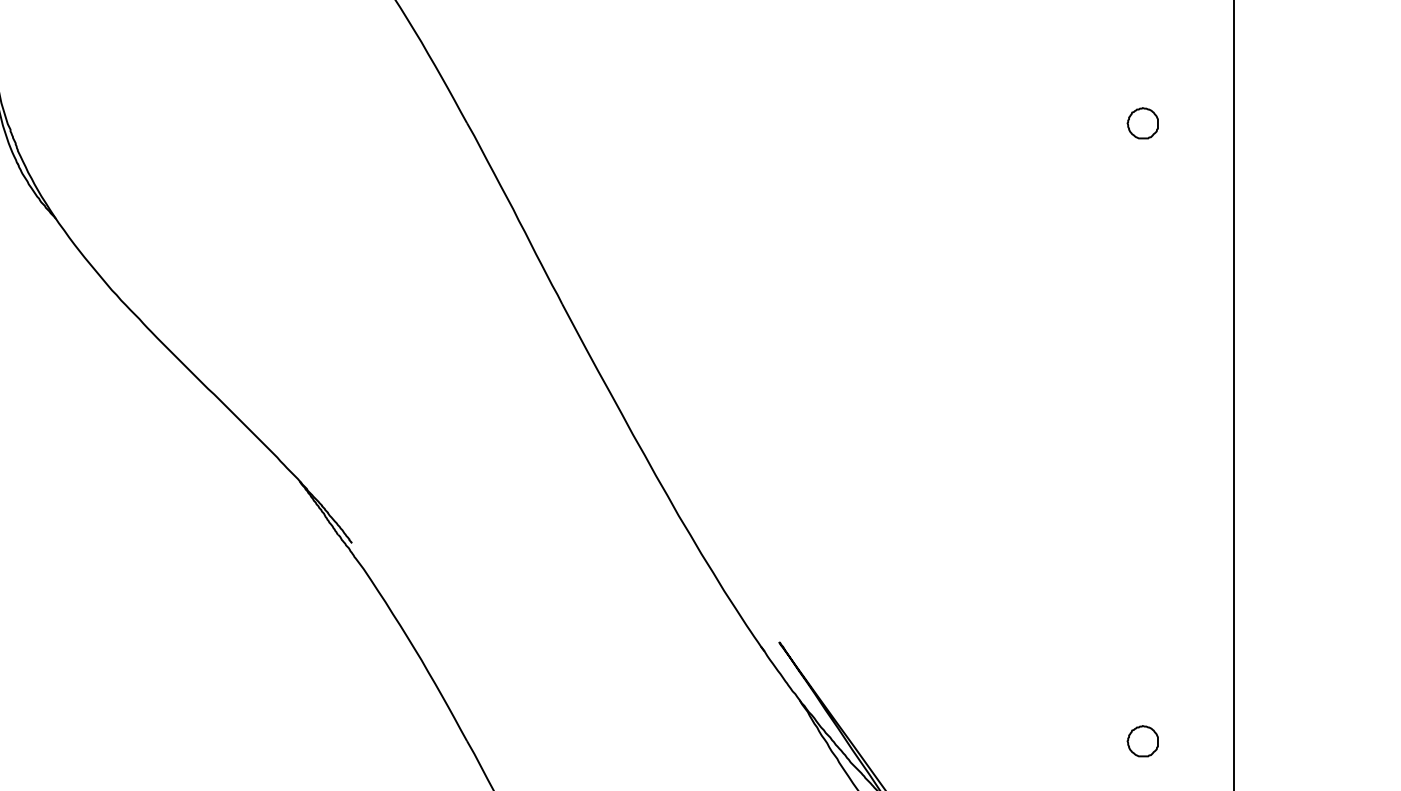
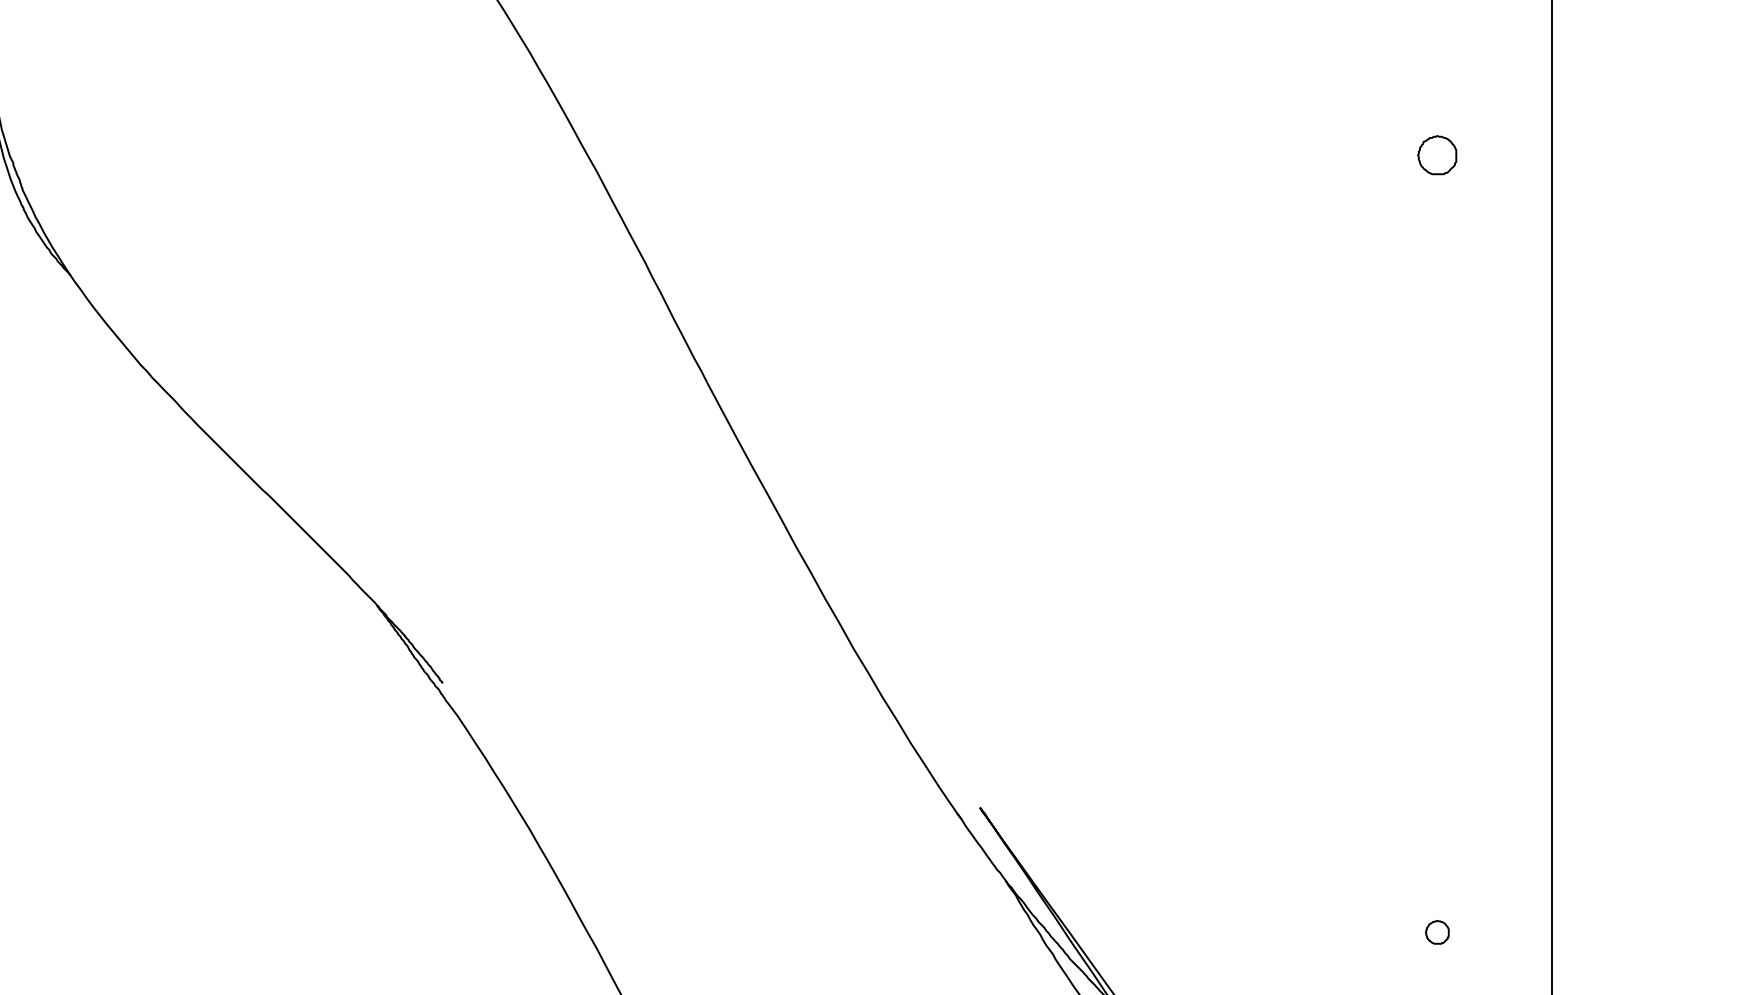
part: (1143, 741) -> (1437, 932), size x0.6

